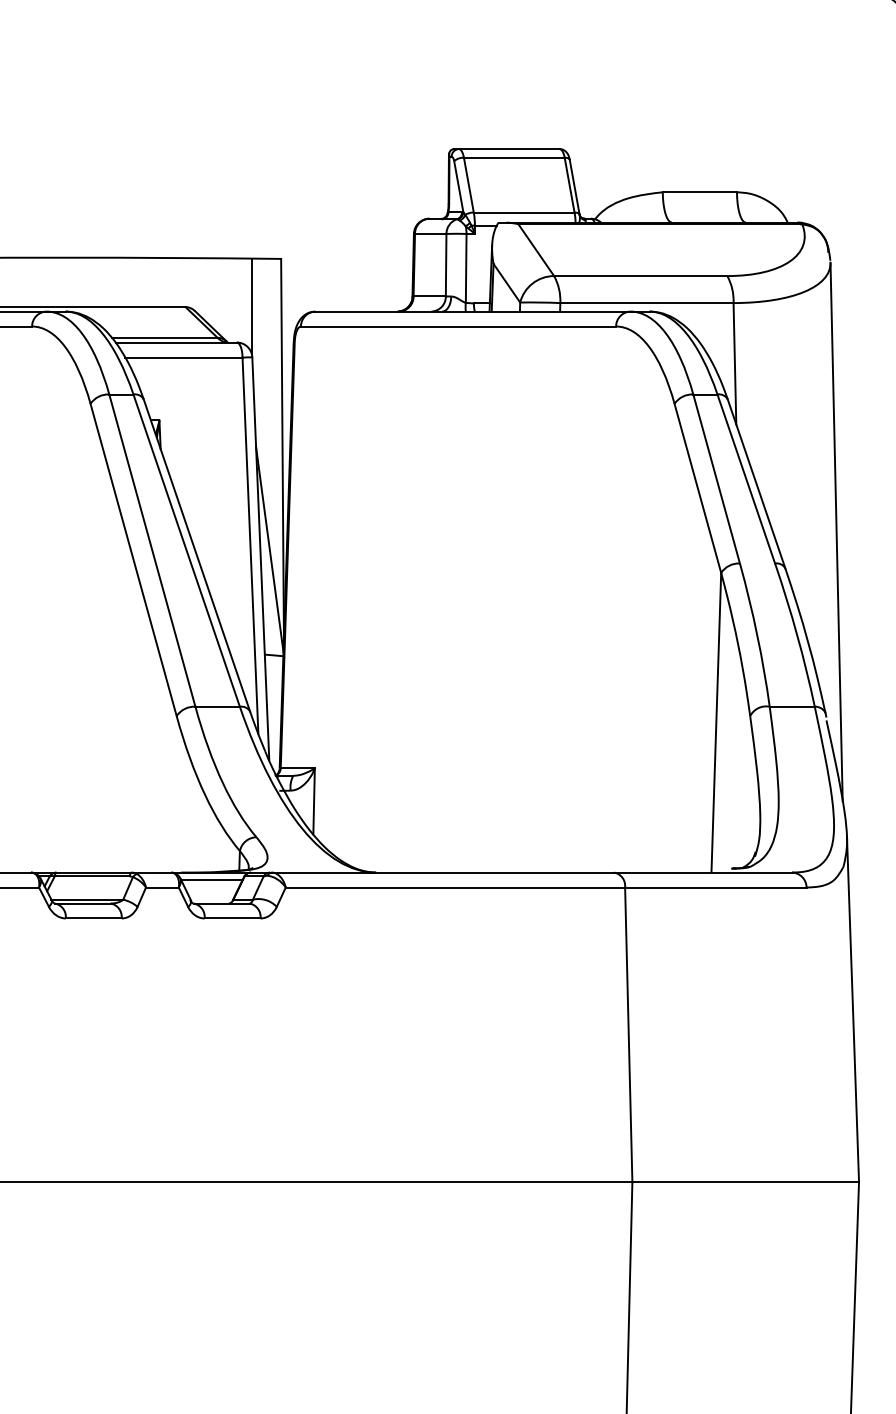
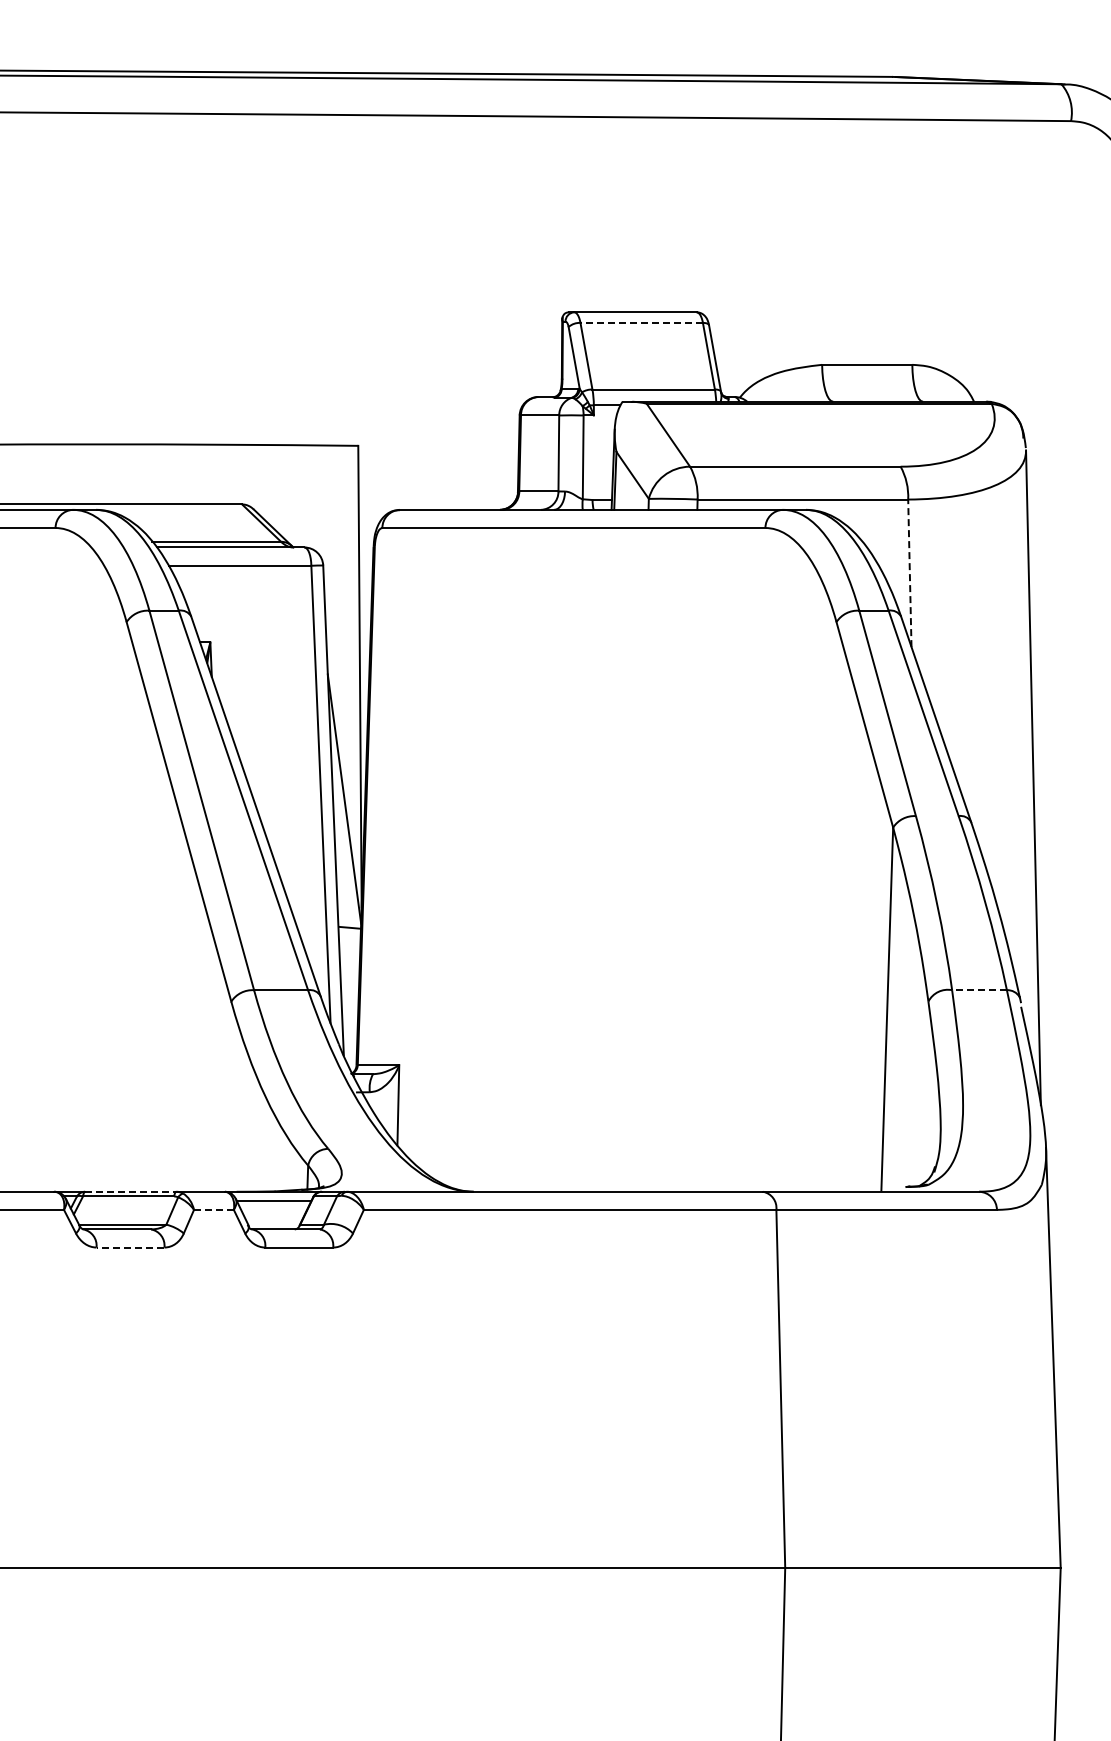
line: (514, 157) -> (641, 322), solid -> dashed
line: (251, 306) -> (322, 503), removed
line: (734, 363) -> (909, 573), solid -> dashed
line: (792, 707) -> (979, 990), solid -> dashed
line: (93, 872) -> (130, 1191), solid -> dashed
line: (162, 887) -> (213, 1209), solid -> dashed
line: (93, 918) -> (130, 1247), solid -> dashed

